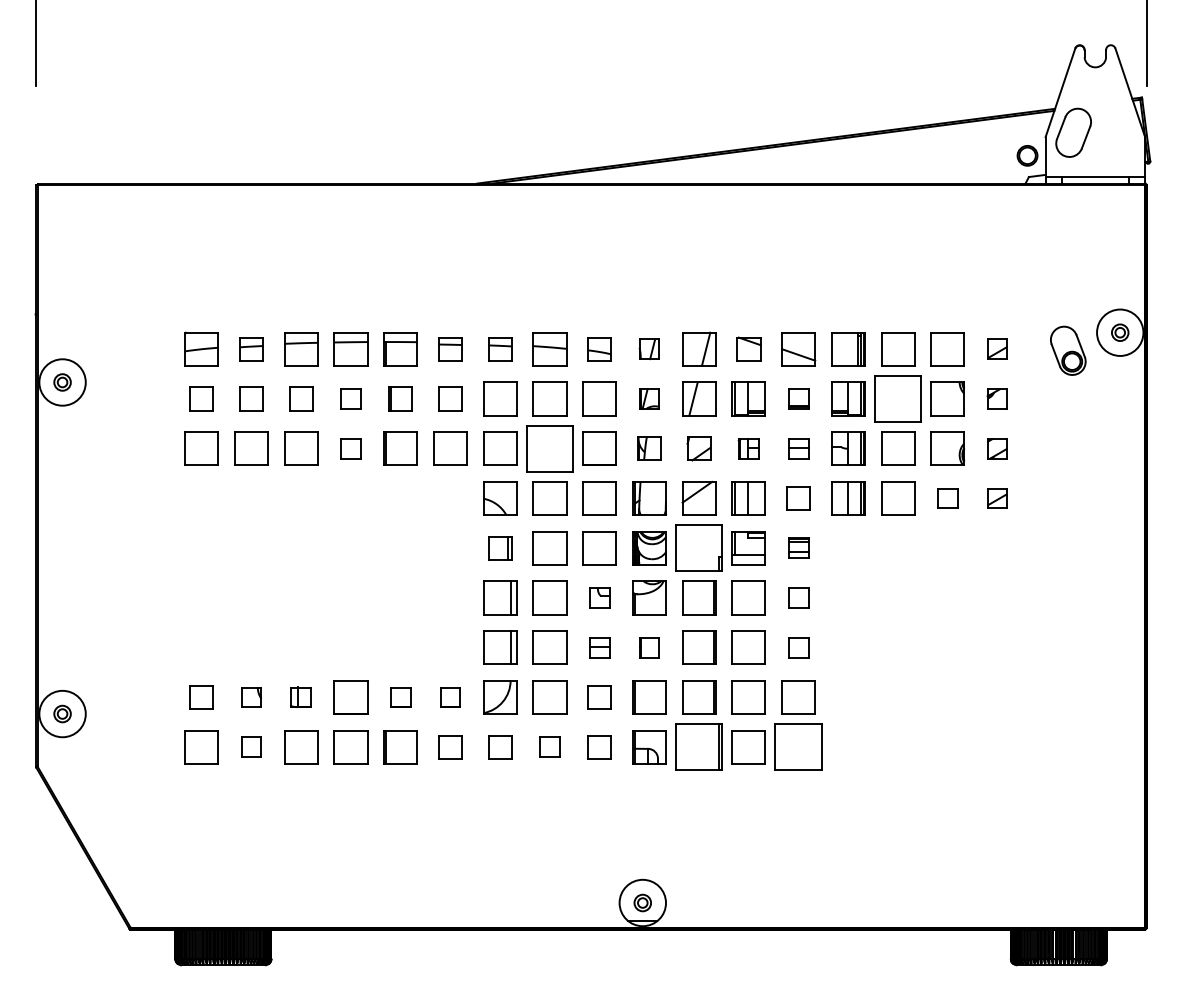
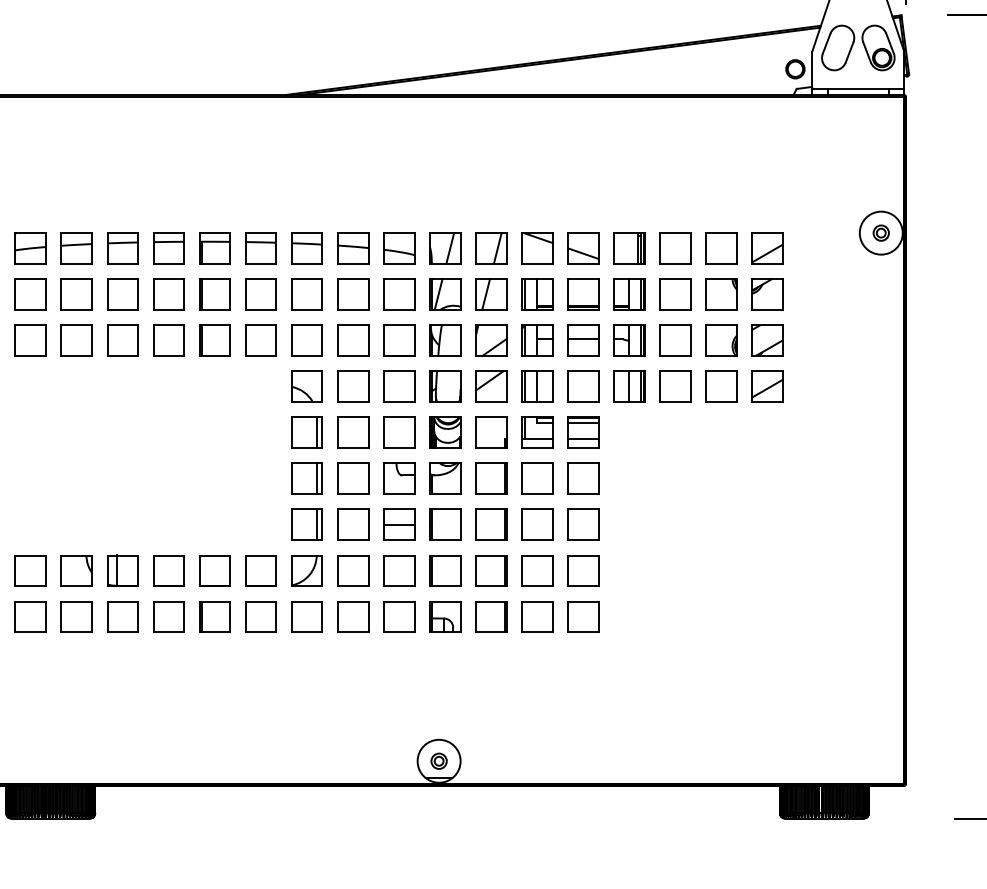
part: (649, 348) -> (445, 247), size x1.67
part: (748, 348) -> (537, 247), size x1.43
part: (251, 349) -> (76, 248), size x1.43
part: (450, 349) -> (261, 248), size x1.43
part: (500, 349) -> (307, 248), size x1.43
part: (599, 349) -> (399, 248), size x1.43
part: (997, 349) -> (767, 248), size x1.67
part: (1068, 350) -> (878, 47), moved
part: (201, 398) -> (30, 294), size x1.43
part: (251, 398) -> (76, 294), size x1.43
part: (301, 398) -> (123, 294), size x1.43
part: (350, 398) -> (168, 294), size x1.67
part: (400, 398) -> (214, 294), size x1.43
part: (450, 398) -> (261, 294), size x1.43
part: (649, 398) -> (445, 294), size x1.67
part: (798, 398) -> (583, 294), size x1.67
part: (898, 398) -> (675, 294), size x0.71
part: (997, 398) -> (767, 294), size x1.67
part: (350, 448) -> (168, 340), size x1.67
part: (549, 448) -> (352, 340), size x0.71
part: (649, 448) -> (445, 340), size x1.43
part: (698, 448) -> (490, 340), size x1.43
part: (748, 448) -> (537, 340), size x1.67
part: (798, 448) -> (583, 340), size x1.67
part: (997, 448) -> (767, 340), size x1.67
part: (798, 498) -> (583, 386), size x1.43
part: (947, 498) -> (721, 386), size x1.67
part: (997, 498) -> (767, 386), size x1.67
part: (500, 548) -> (307, 432), size x1.43
part: (699, 548) -> (491, 432), size x0.71
part: (798, 548) -> (583, 432), size x1.67
part: (599, 597) -> (399, 478), size x1.67
part: (798, 597) -> (583, 478), size x1.67
part: (599, 647) -> (399, 524), size x1.67
part: (649, 647) -> (445, 524), size x1.67
part: (798, 647) -> (583, 524), size x1.67
part: (201, 697) -> (30, 570), size x1.43
part: (251, 697) -> (76, 570), size x1.67
part: (301, 697) -> (123, 570), size x1.67
part: (400, 697) -> (214, 570), size x1.67
part: (450, 697) -> (261, 570), size x1.67
part: (599, 697) -> (399, 570), size x1.43
part: (251, 747) -> (76, 617), size x1.67
part: (450, 747) -> (261, 617), size x1.43
part: (500, 747) -> (307, 617), size x1.43
part: (549, 747) -> (352, 617), size x1.67
part: (599, 747) -> (399, 617), size x1.43
part: (699, 747) -> (491, 617), size x0.71
part: (798, 747) -> (583, 617), size x0.71

